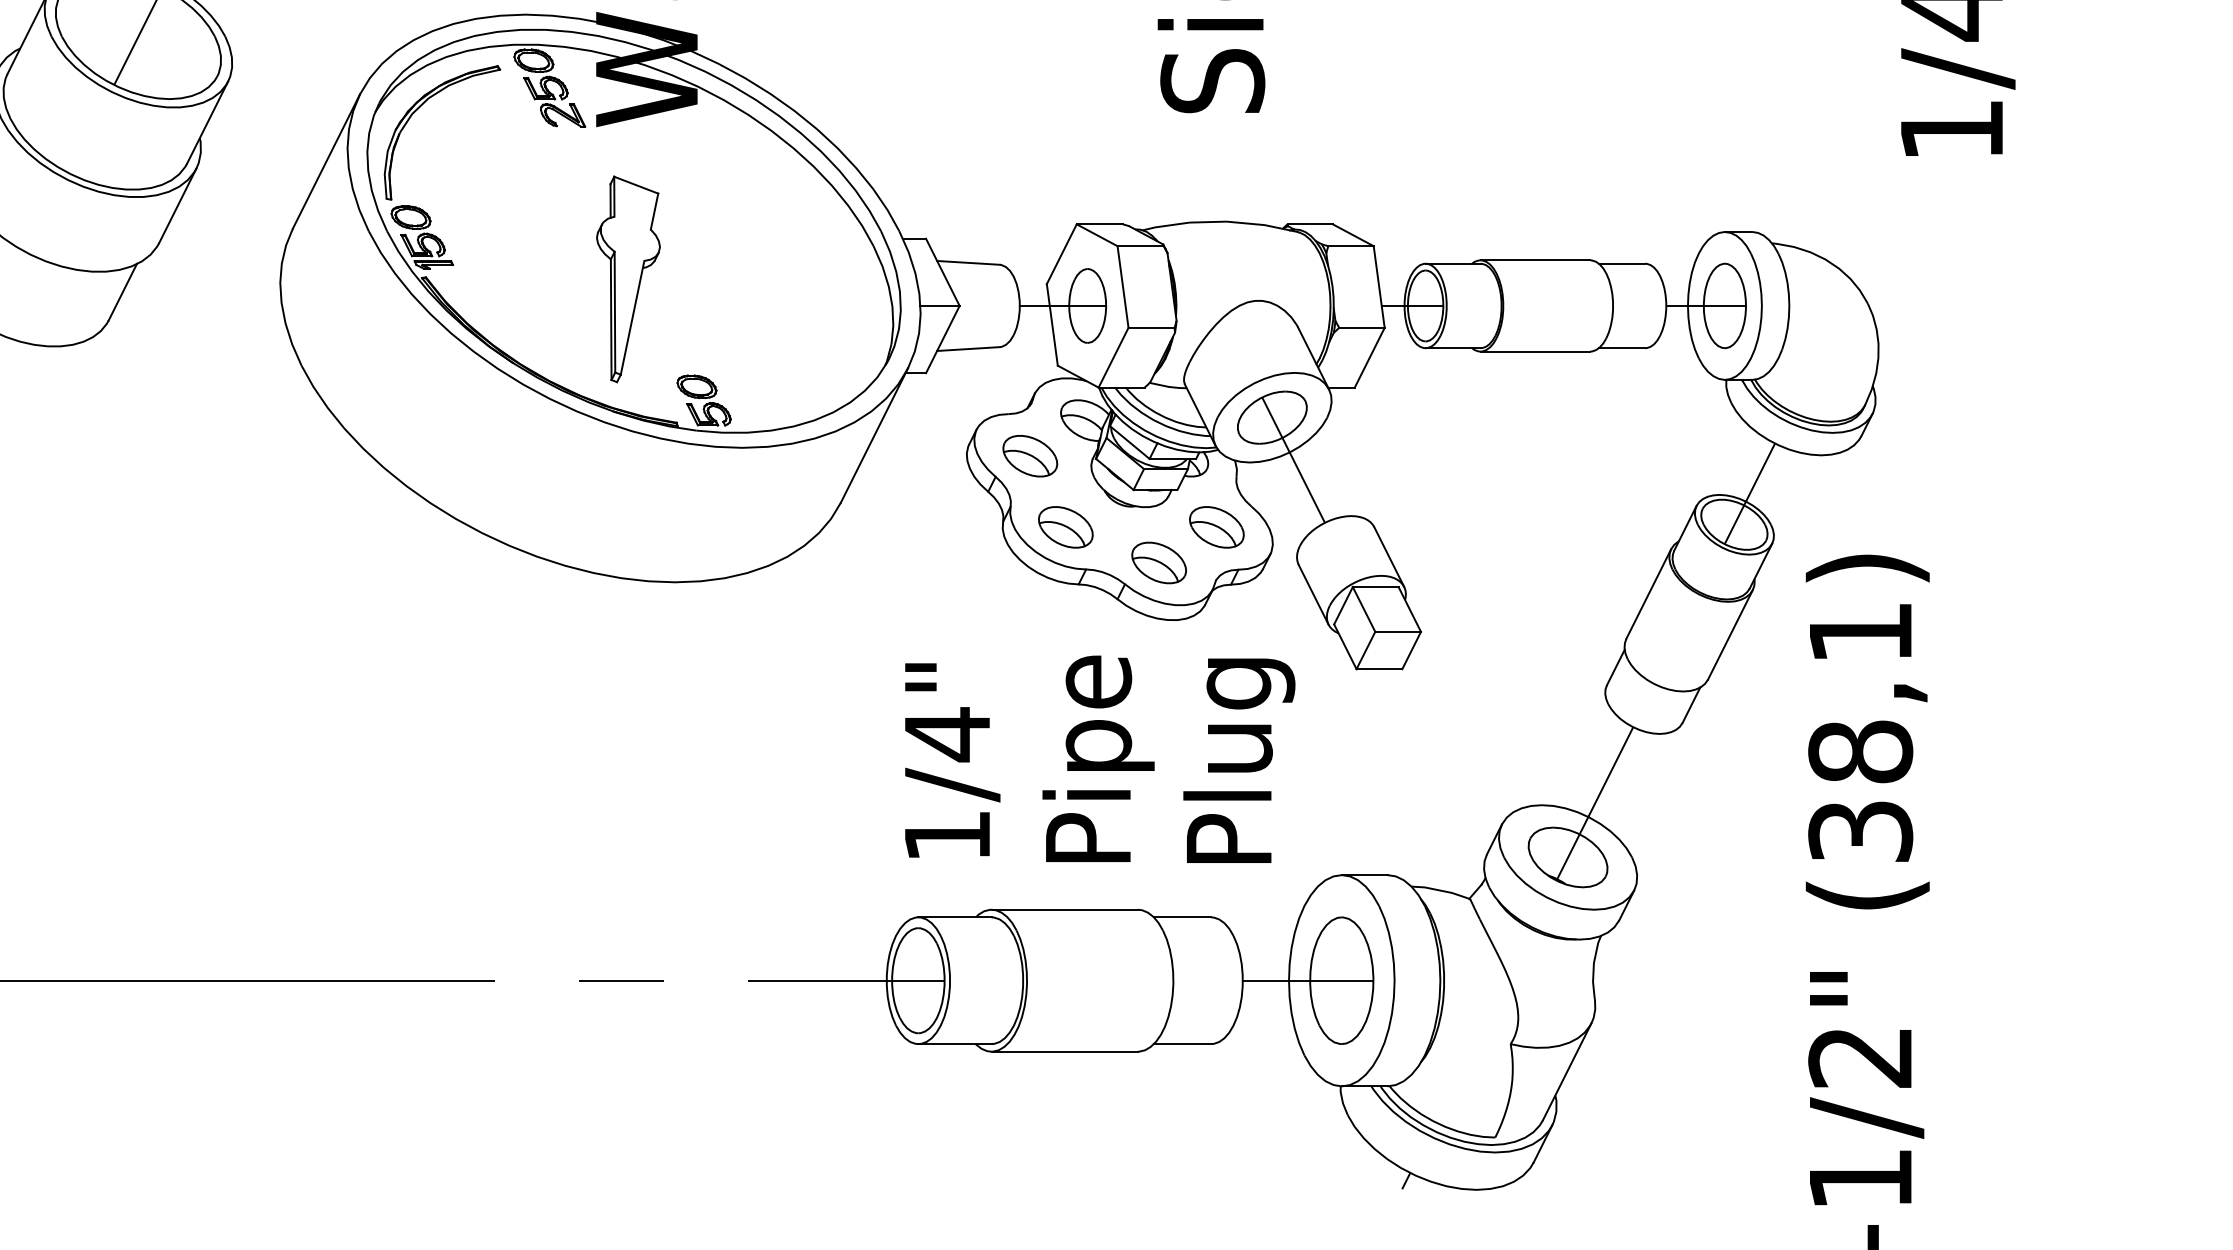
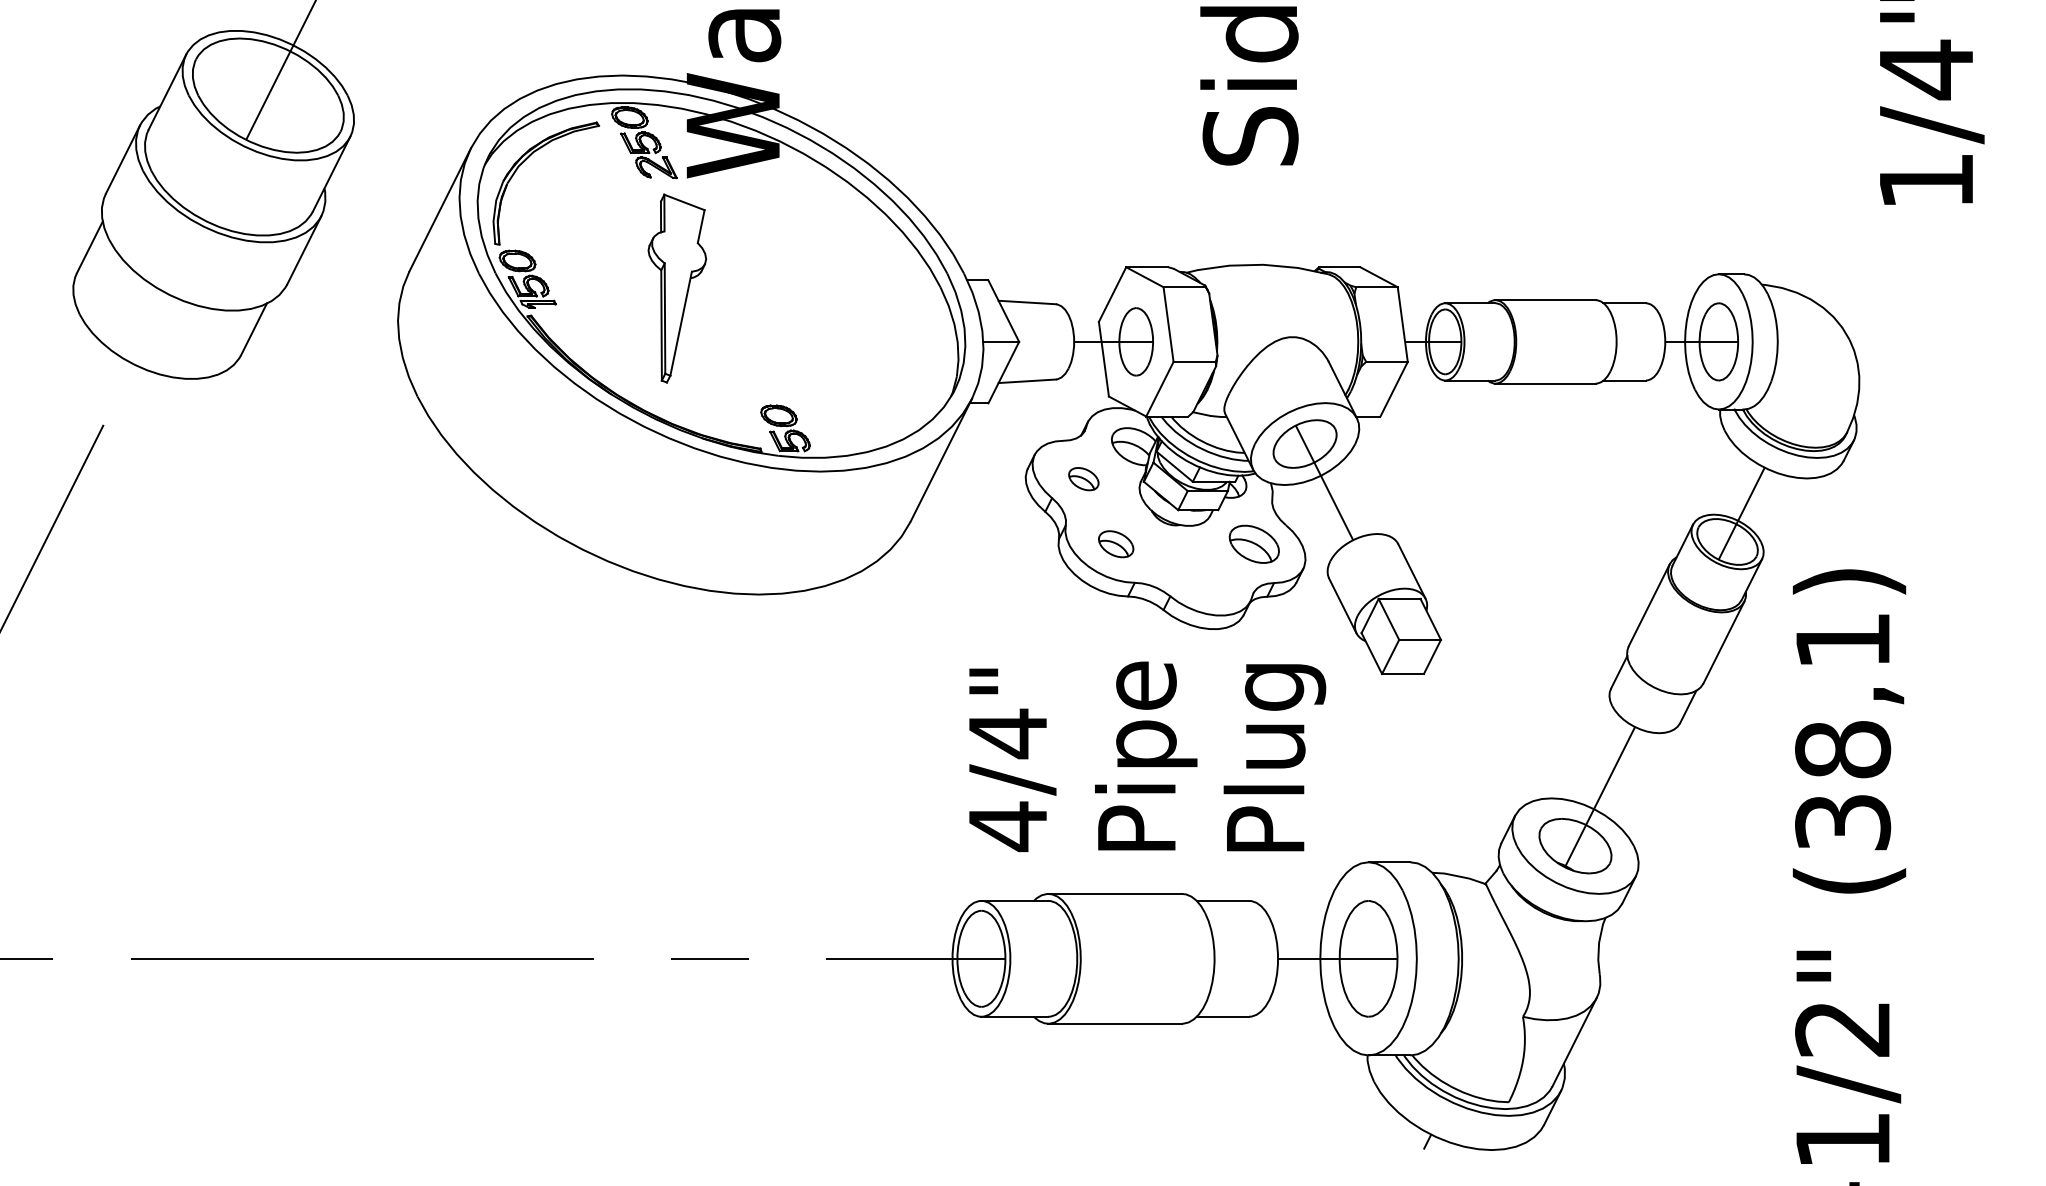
part: (627, 279) -> (676, 288), moved
part: (1030, 455) -> (1083, 478), size x0.6
part: (1065, 526) -> (1115, 543), size x0.7
part: (1159, 562) -> (1201, 576), removed
text: (946, 835) -> (1007, 826), 1/4" -> 4/4"

